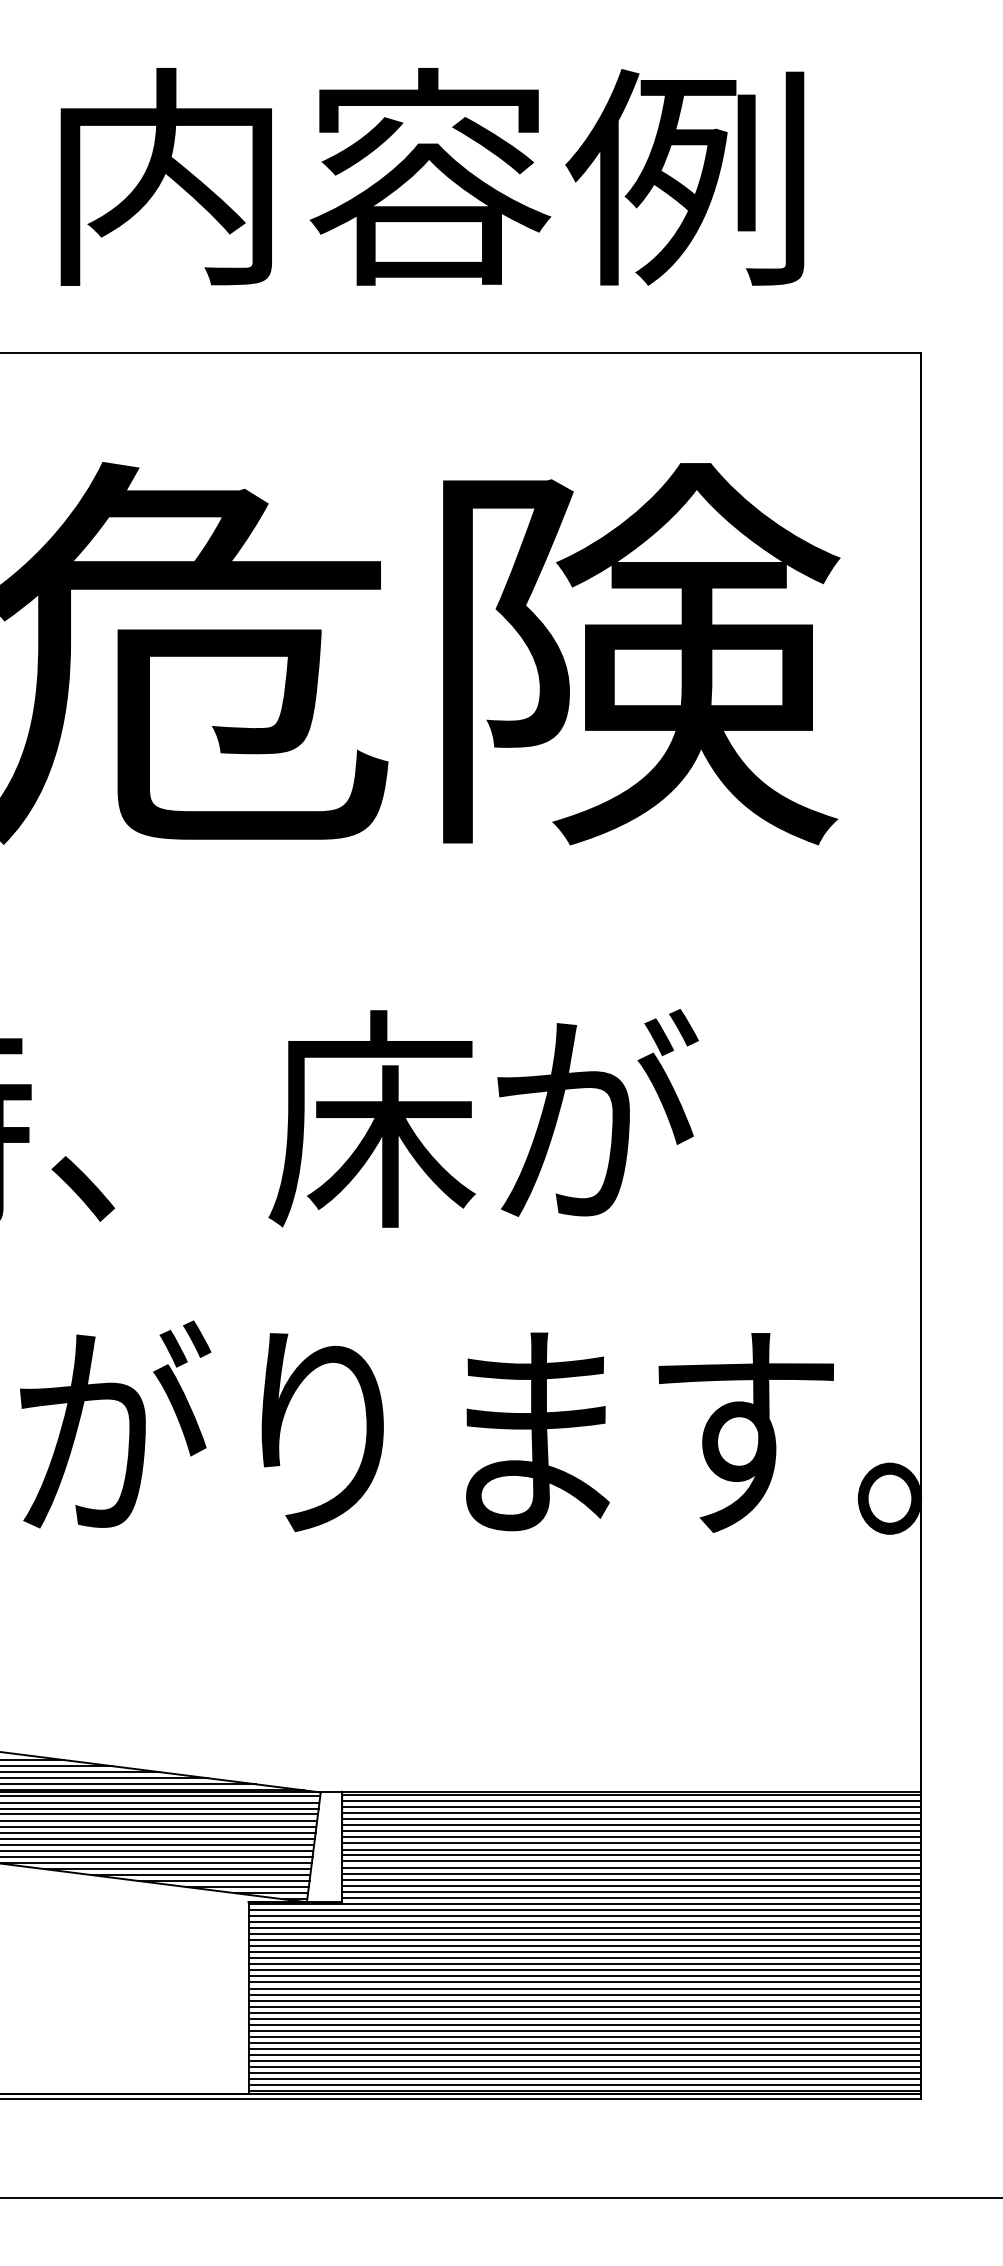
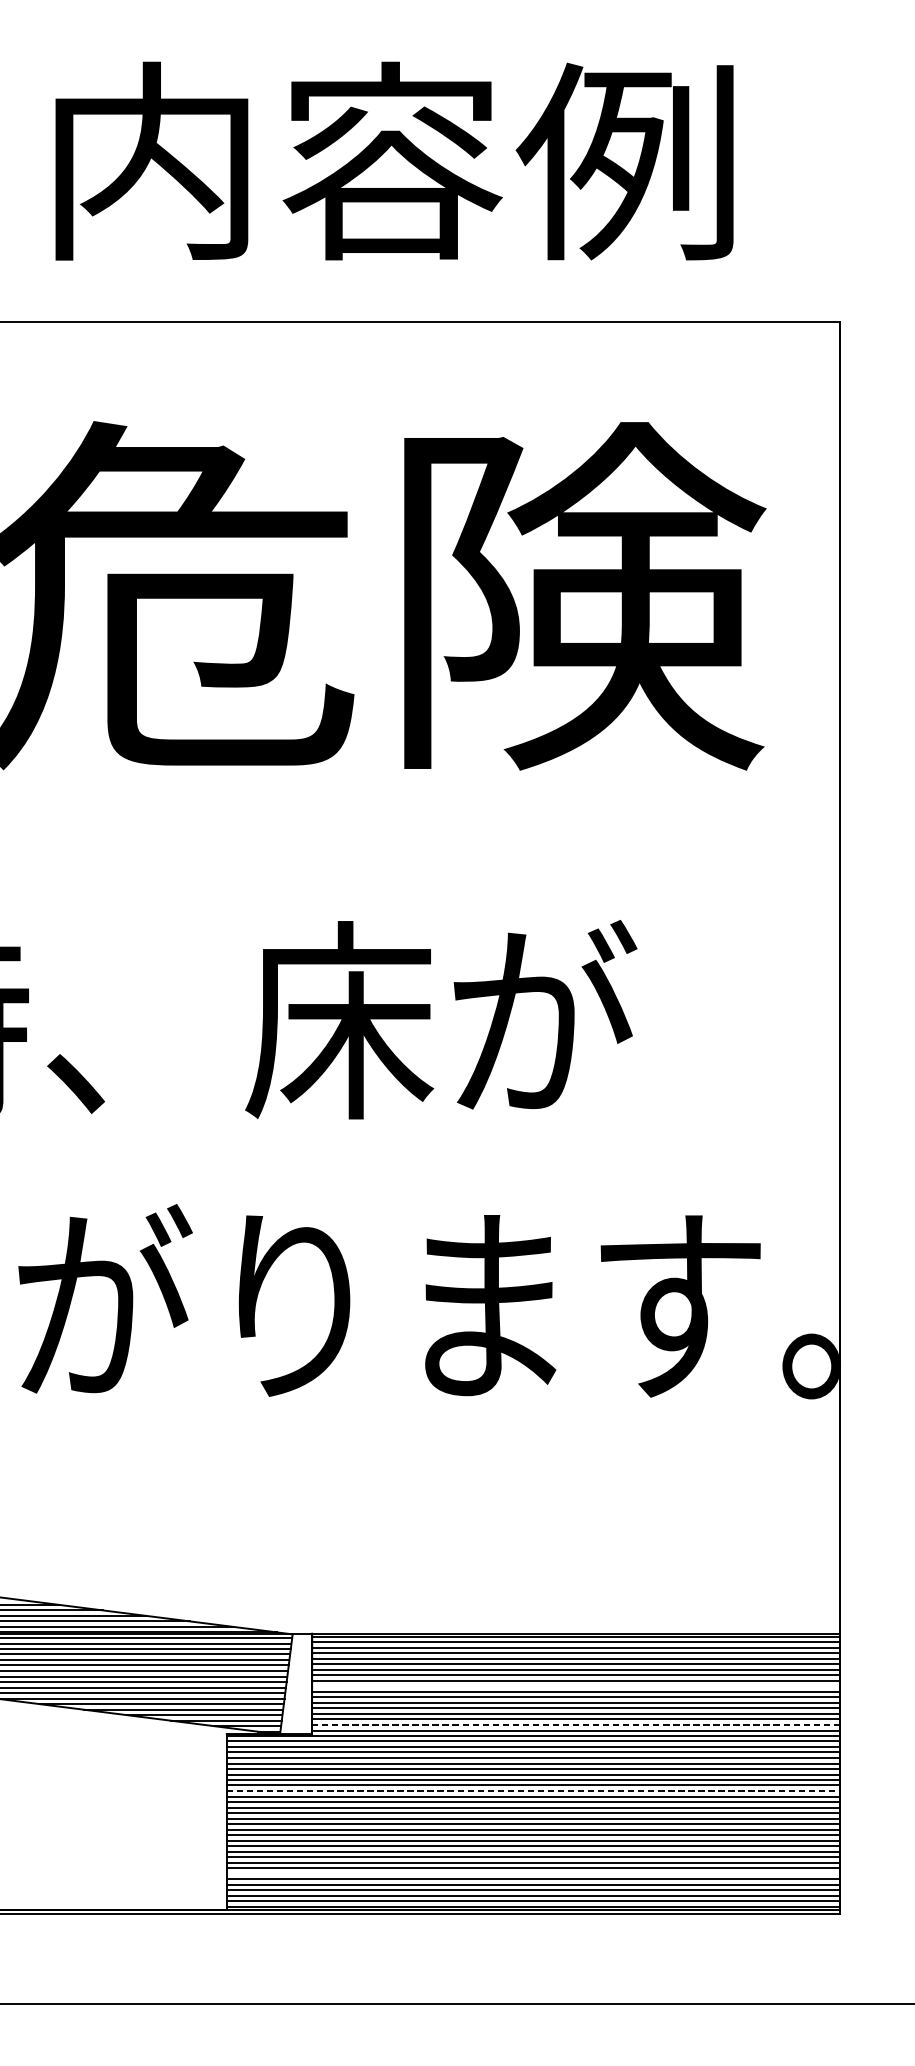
line: (630, 1849) -> (575, 1686), removed
line: (631, 1891) -> (576, 1724), solid -> dashed
line: (585, 1964) -> (534, 1791), solid -> dashed
line: (584, 2055) -> (533, 1874), removed

